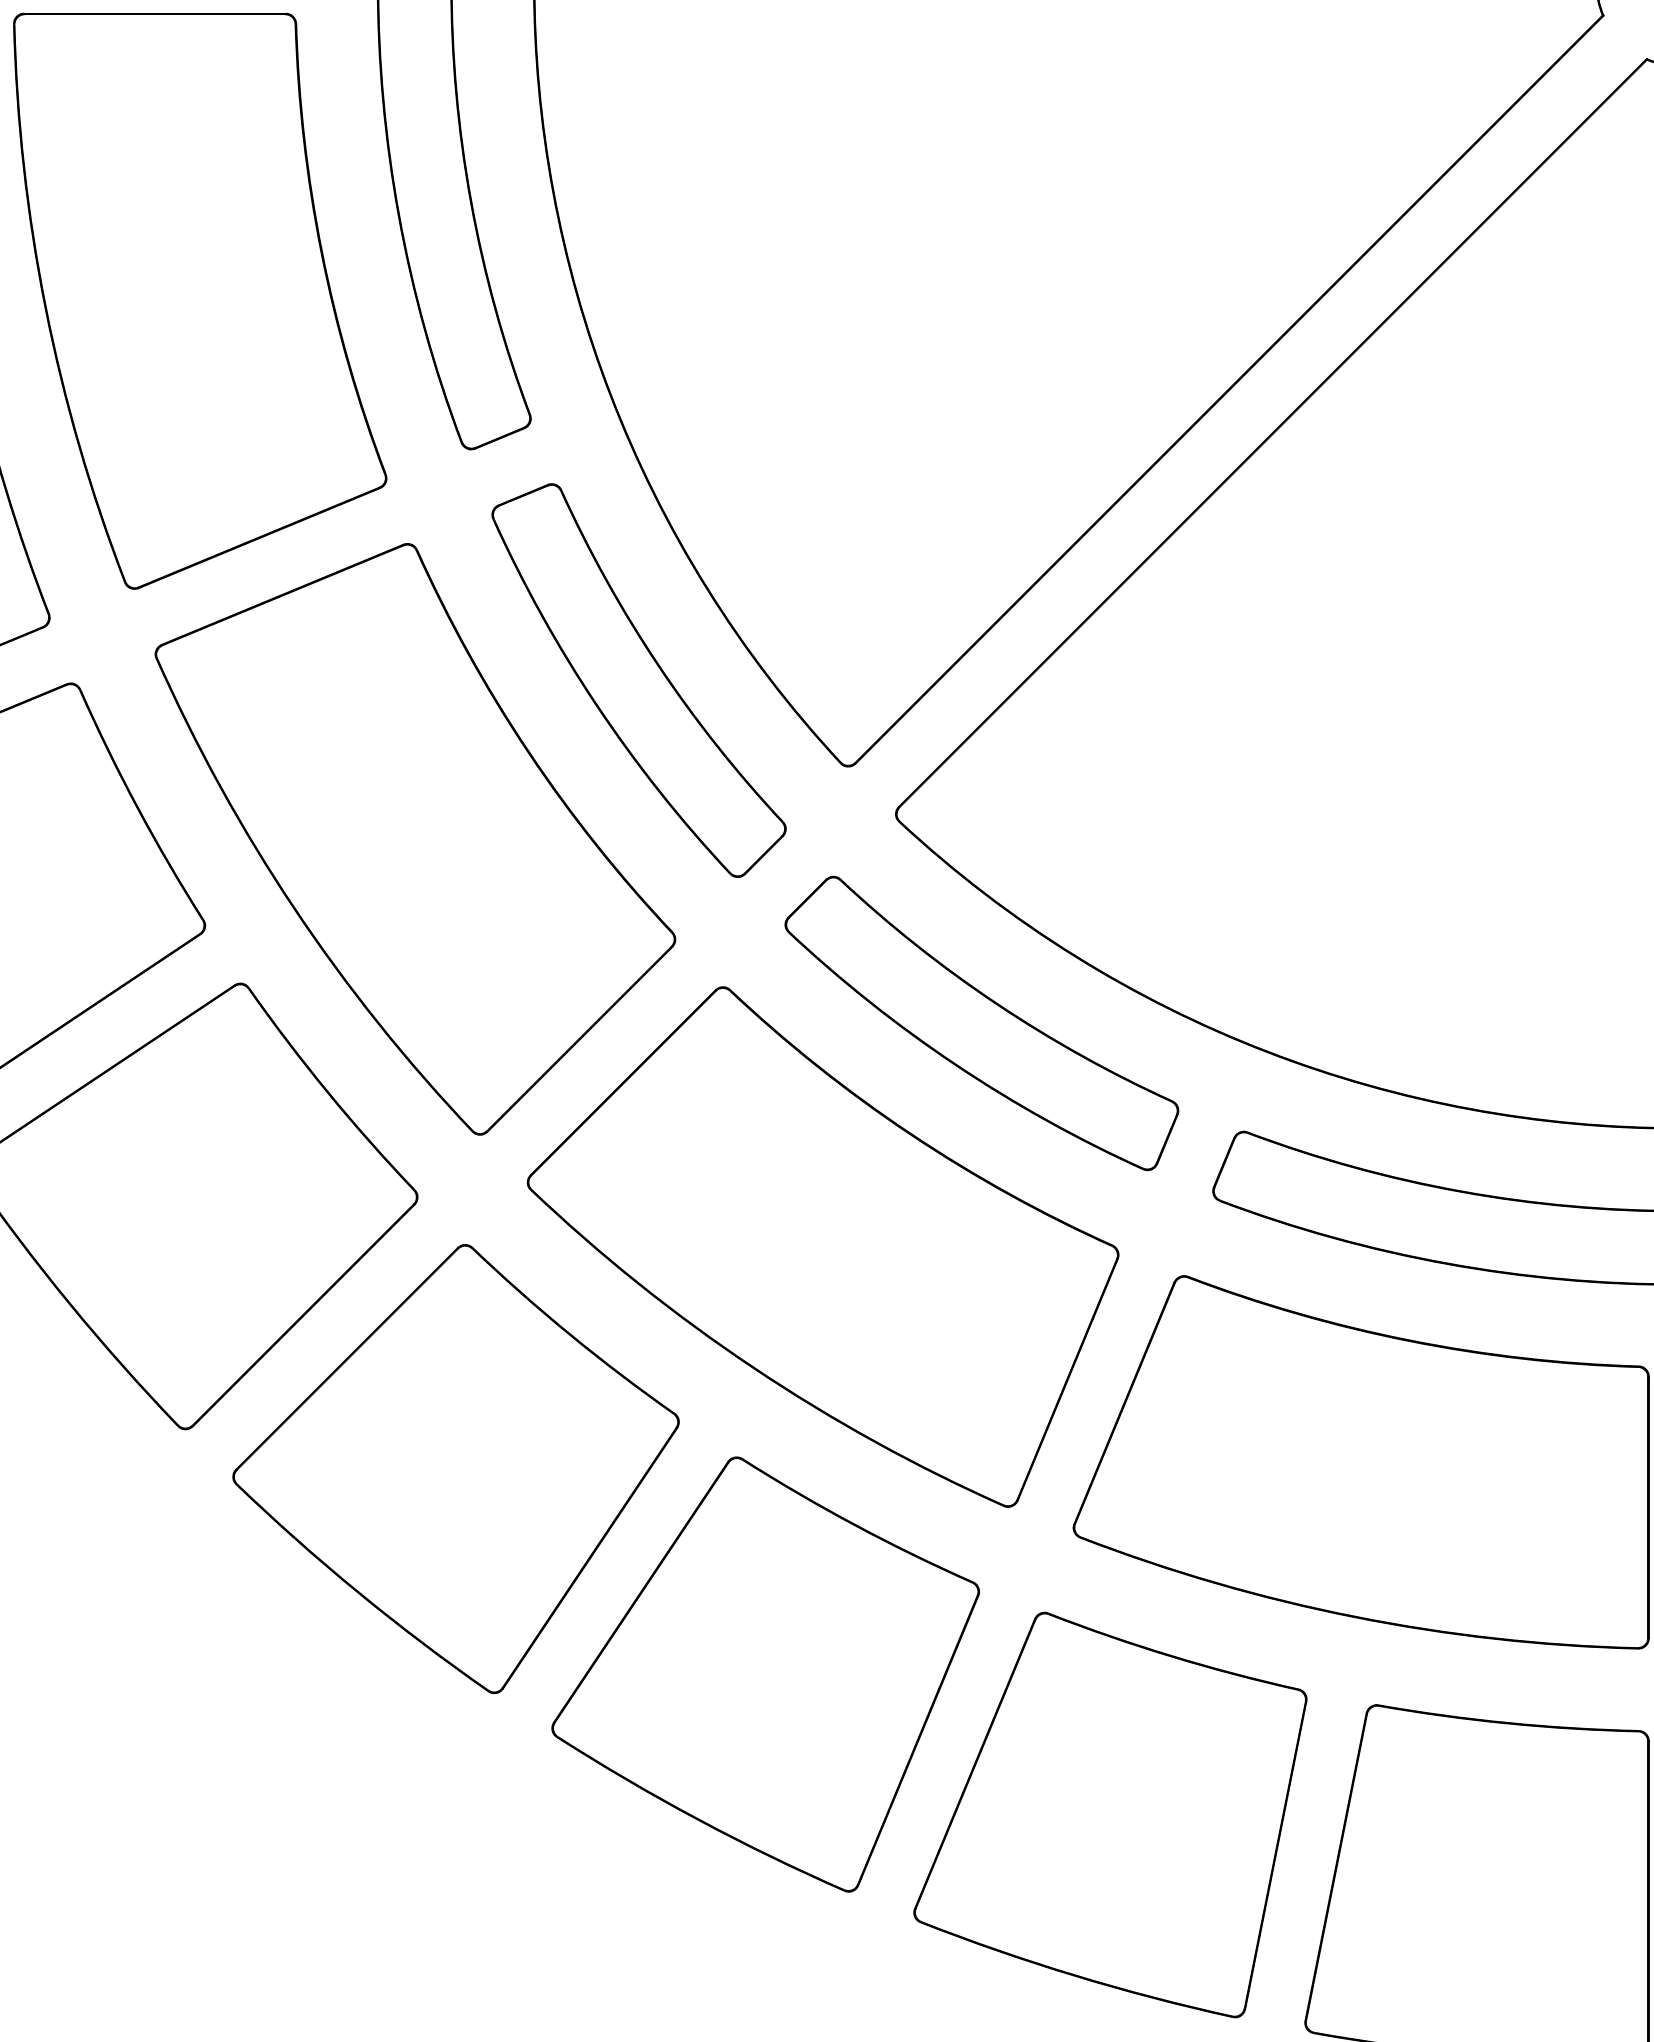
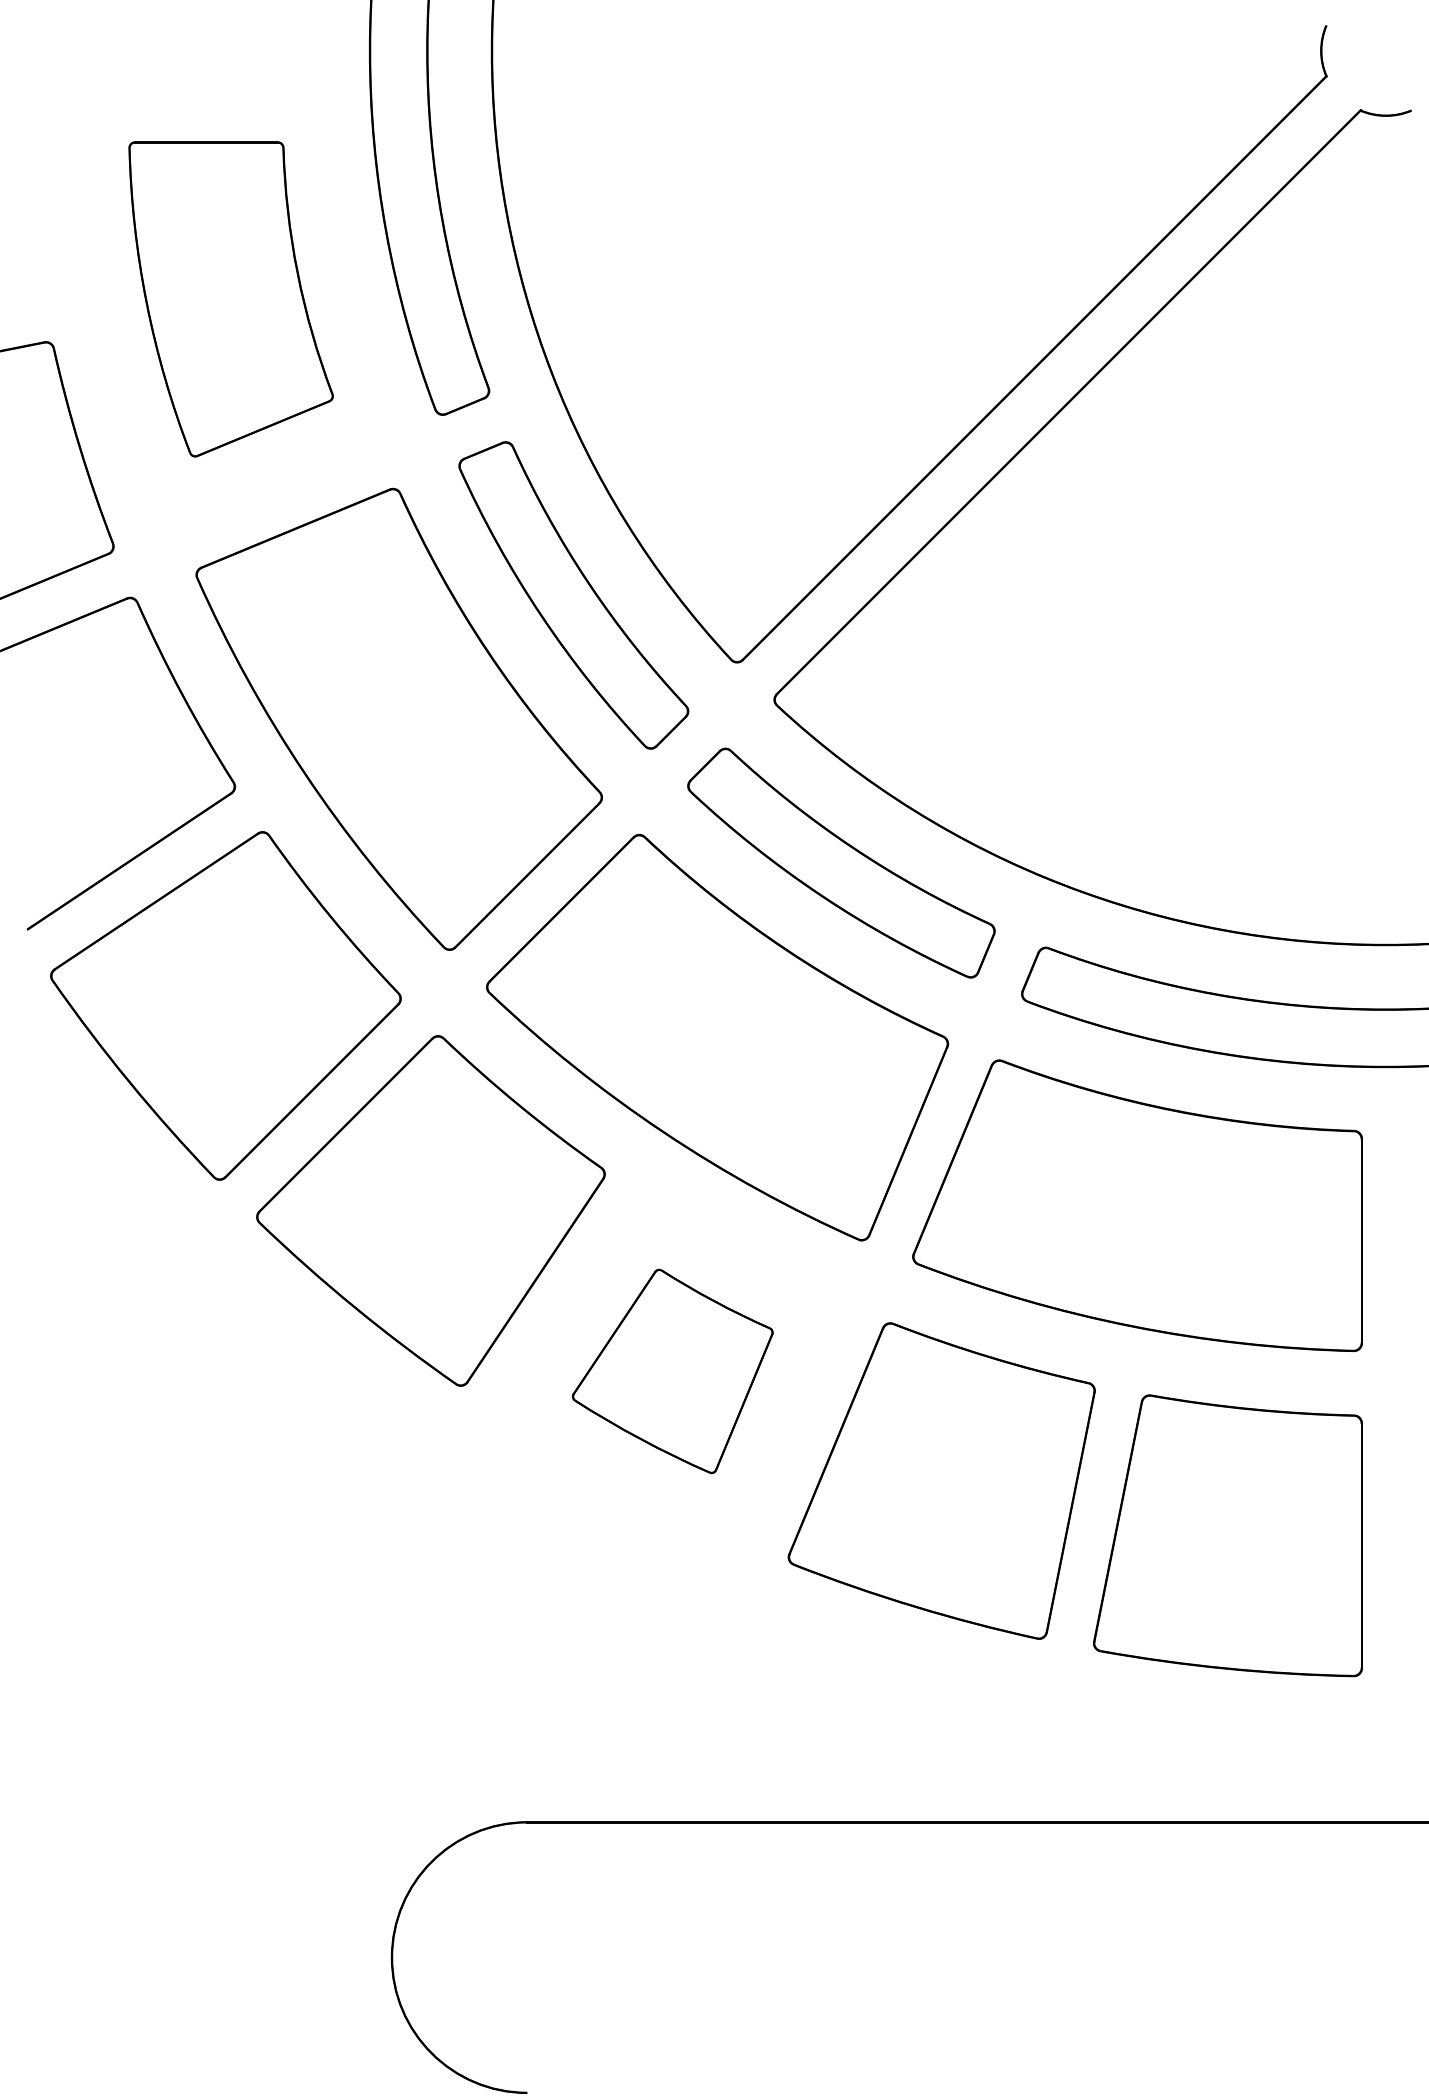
part: (199, 301) -> (230, 299), size x0.7
part: (765, 1674) -> (672, 1371), size x0.6

